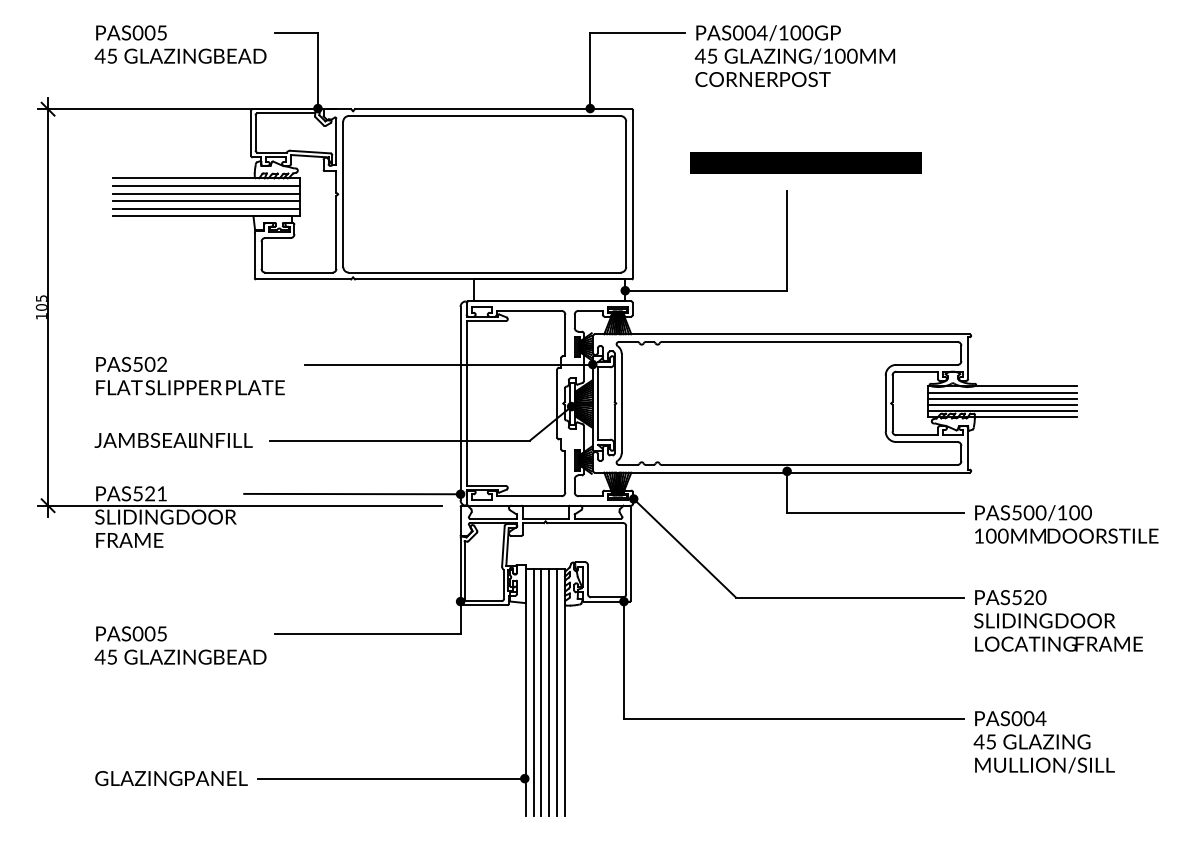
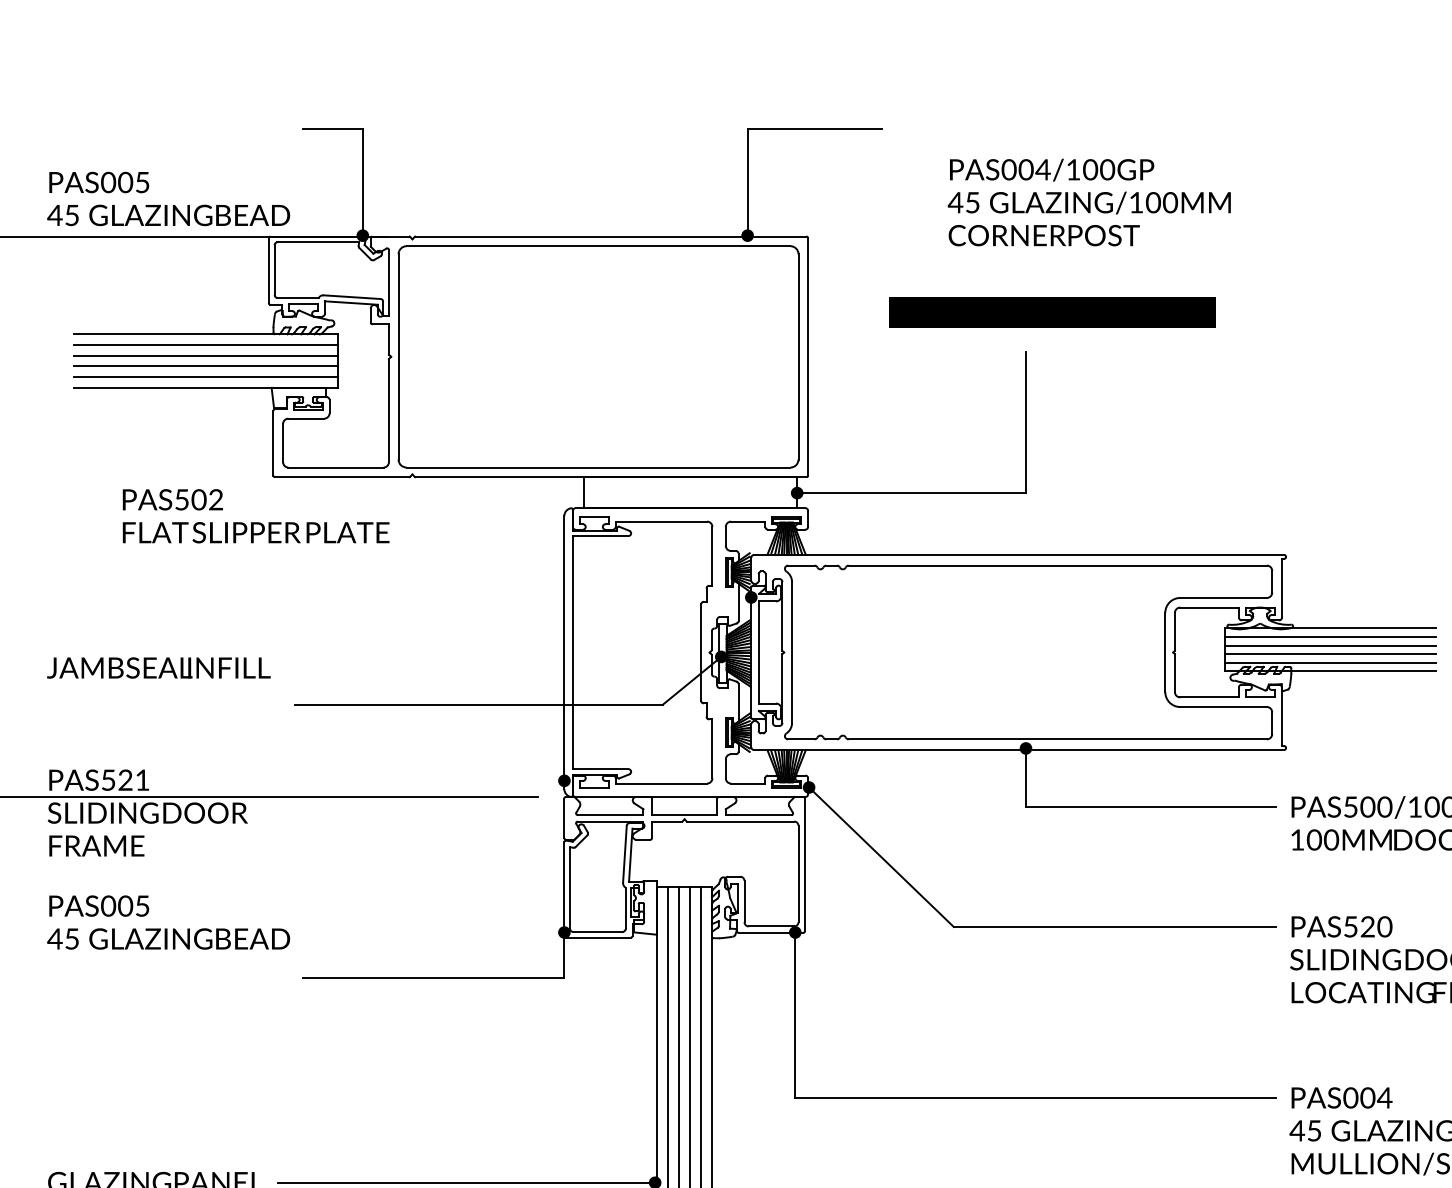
text: (180, 44) -> (168, 198), moved
text: (794, 55) -> (1088, 201), moved
line: (448, 364) -> (547, 597), removed
text: (190, 375) -> (256, 515), moved
text: (173, 439) -> (158, 666), moved
line: (352, 493) -> (411, 779), removed
text: (180, 645) -> (168, 922), moved

